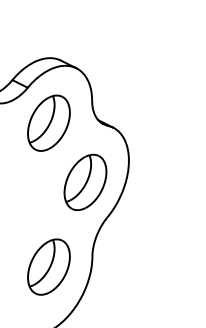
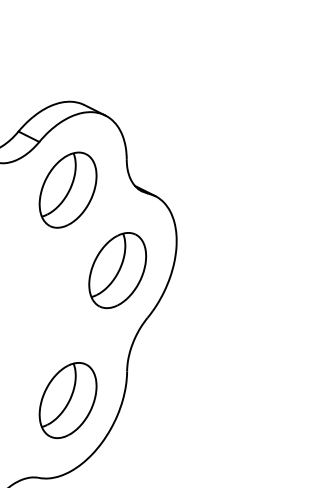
part: (48, 267) -> (67, 400), moved

